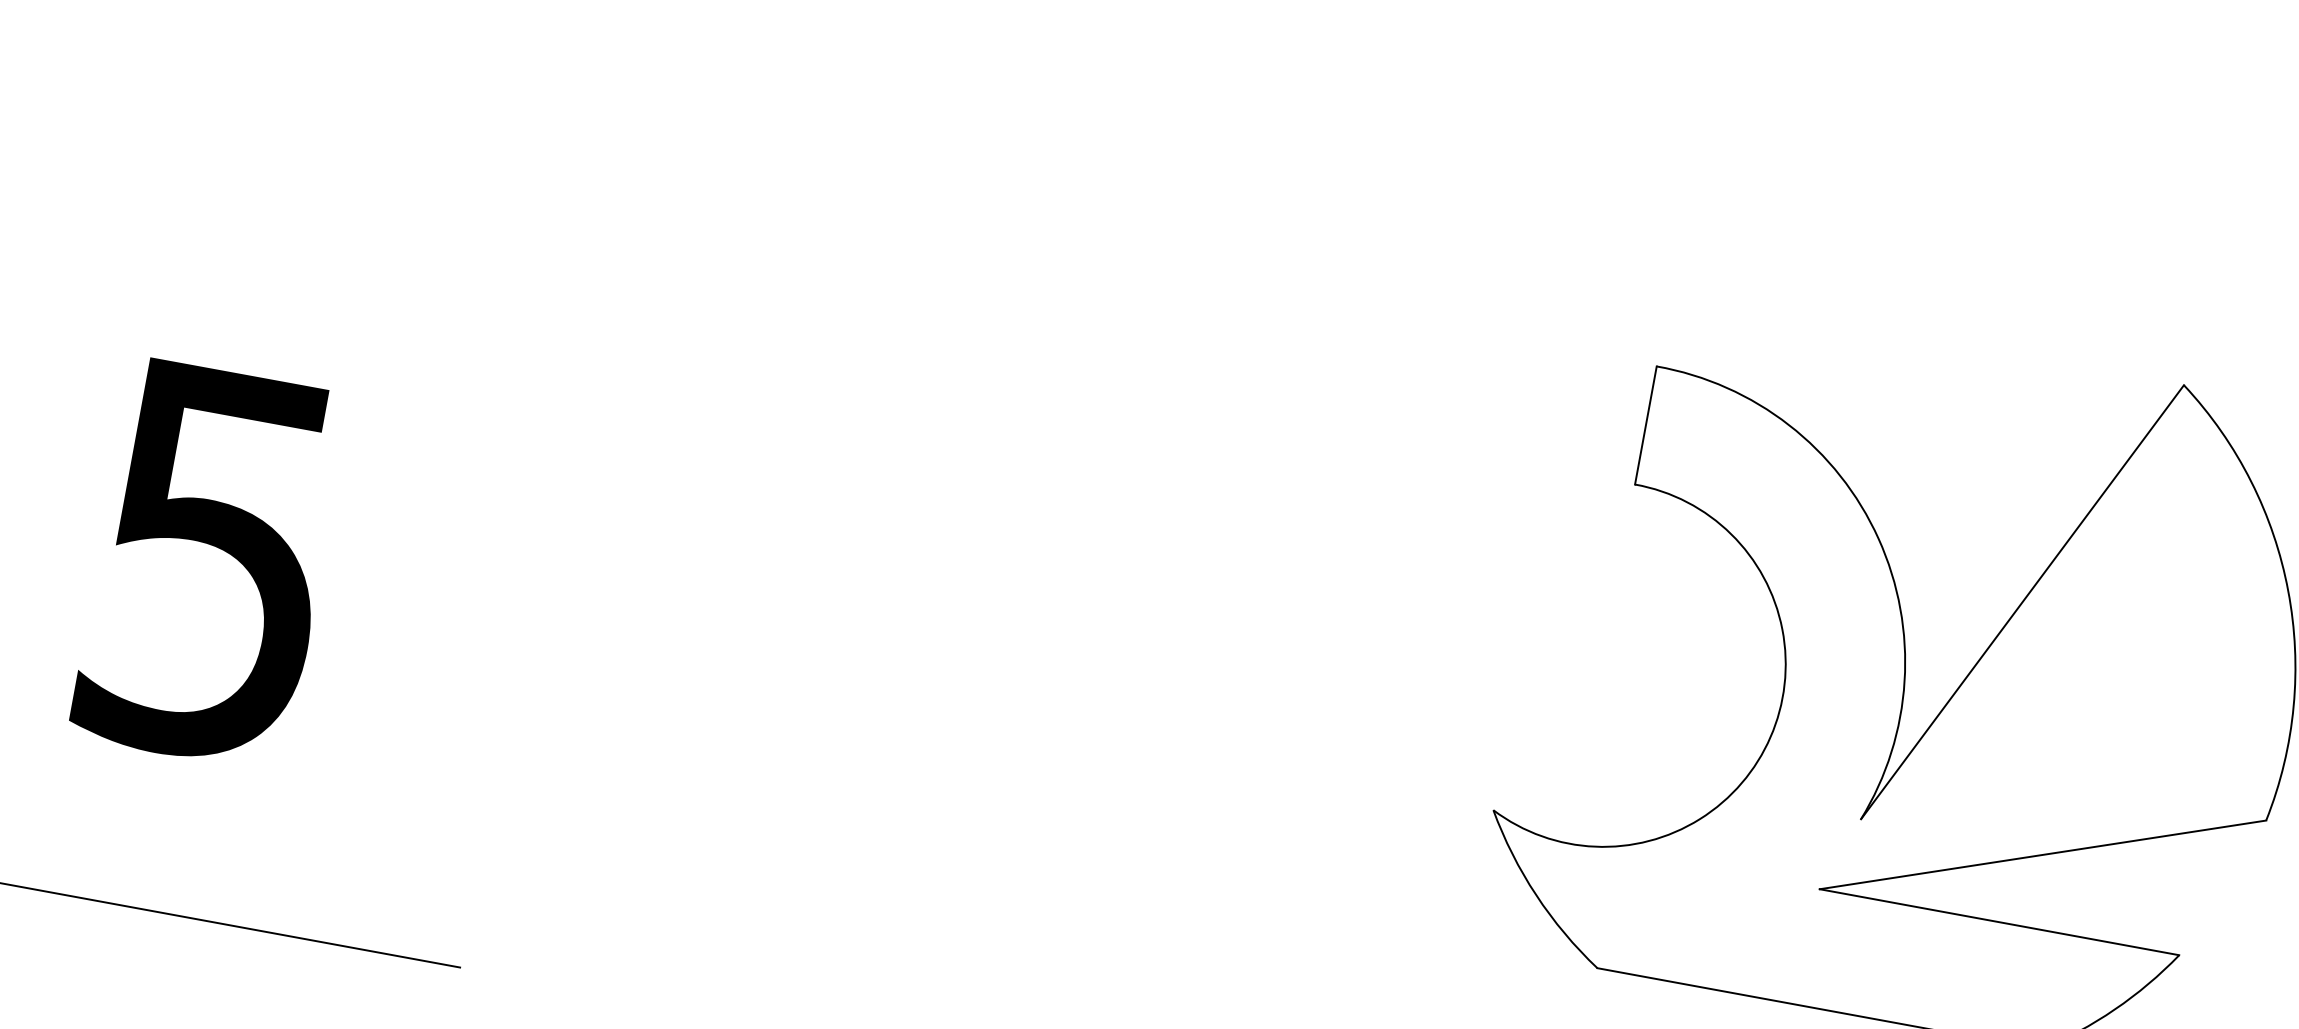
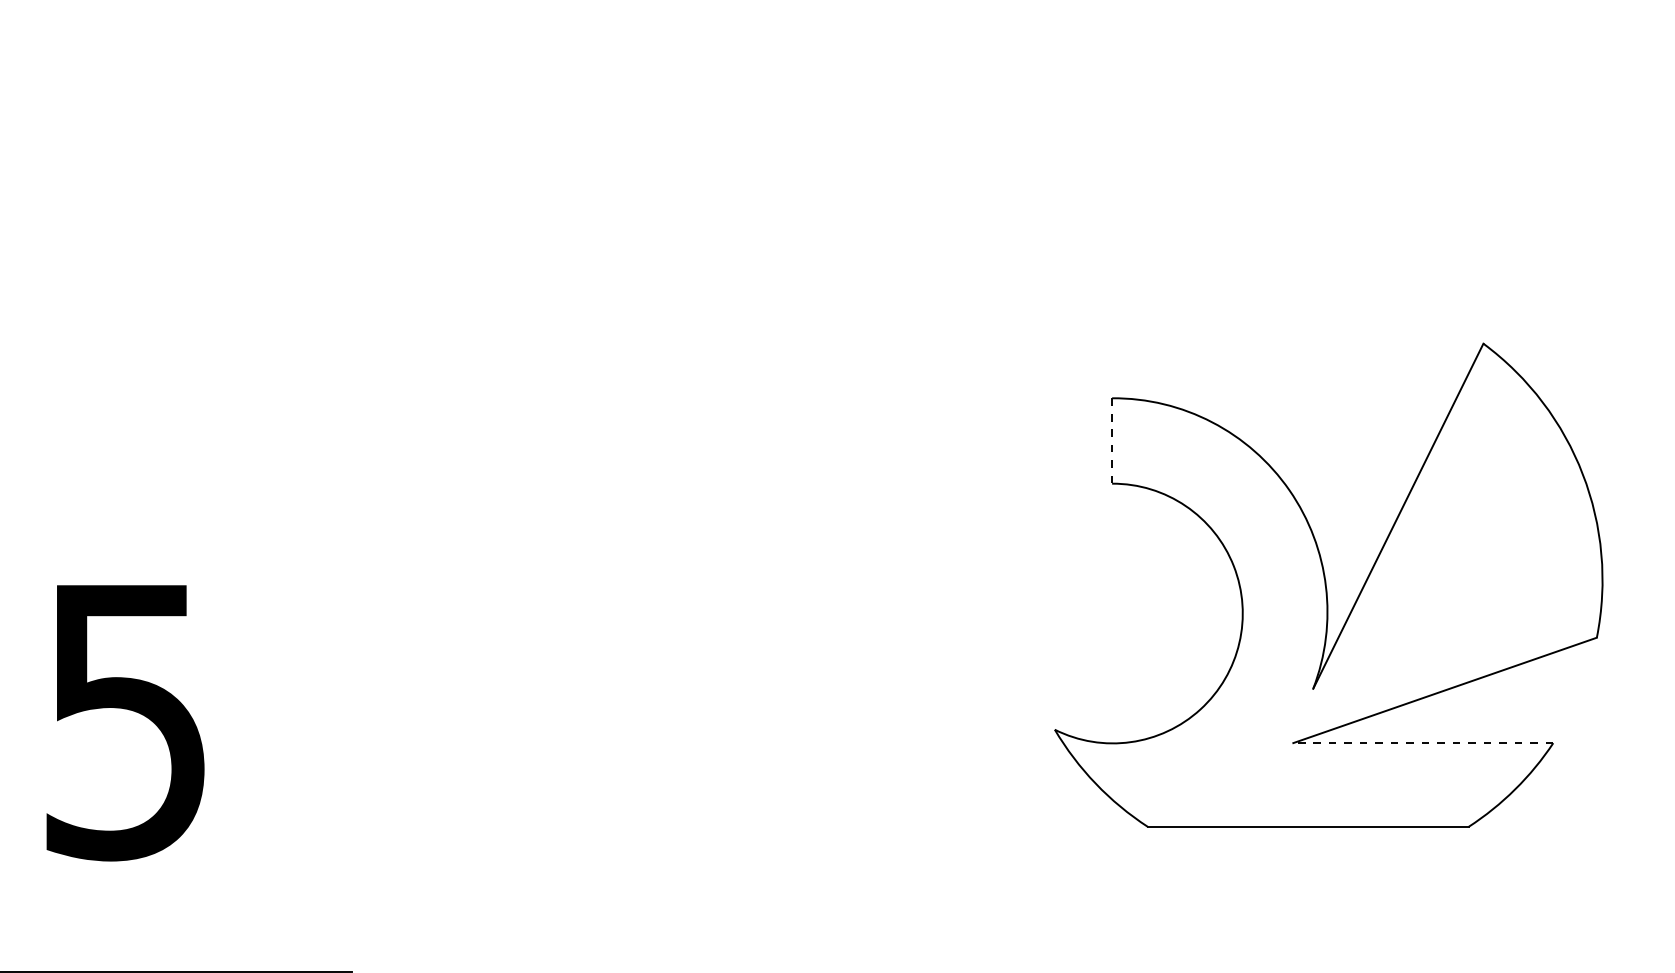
line: (1646, 424) -> (1112, 440), solid -> dashed
line: (1999, 922) -> (1423, 743), solid -> dashed

